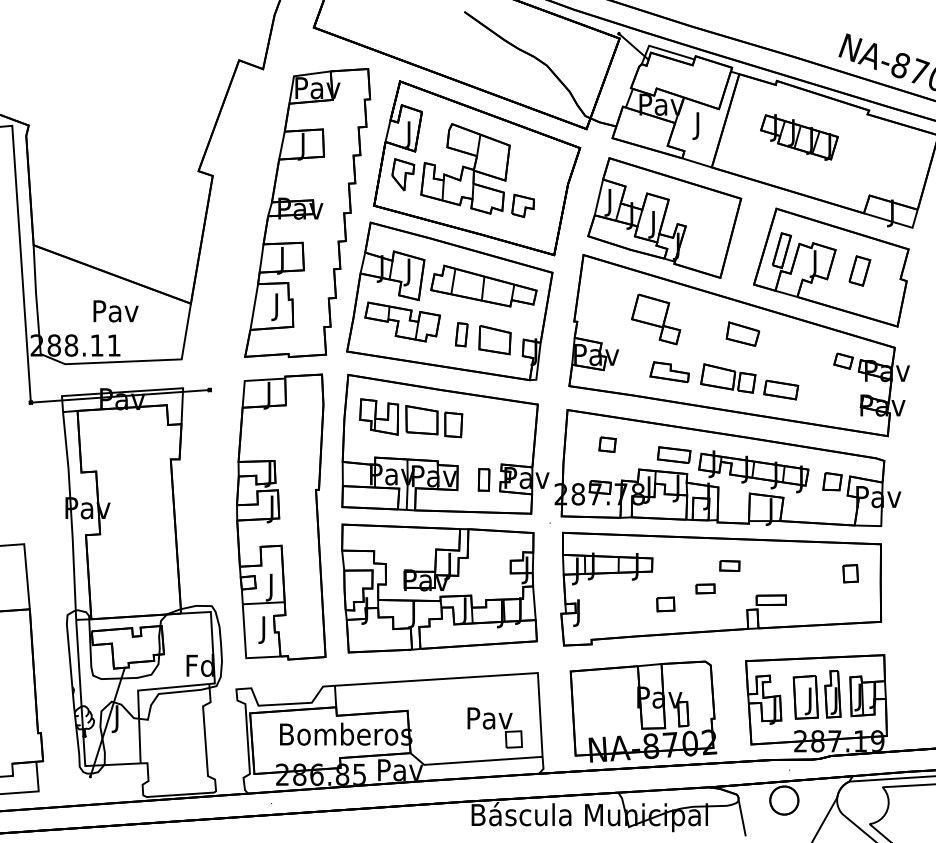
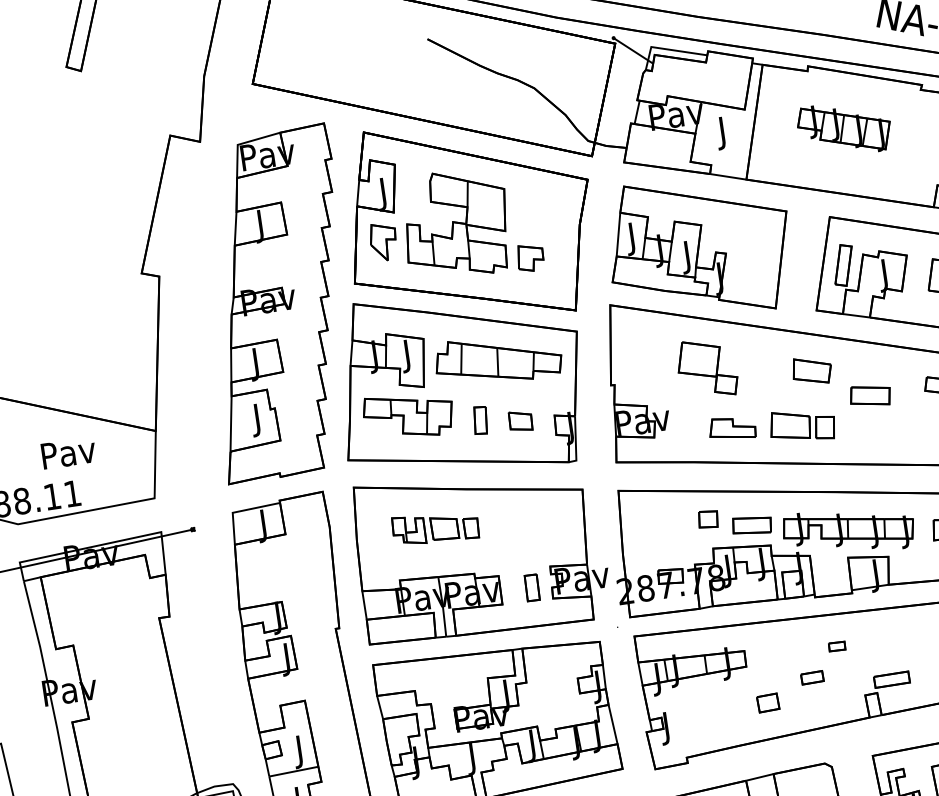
part: (494, 340) -> (520, 421), size x0.6
part: (781, 389) -> (870, 395), moved
part: (411, 418) -> (435, 528), size x0.7
part: (607, 444) -> (708, 519), moved
part: (729, 565) -> (836, 646), size x0.7

